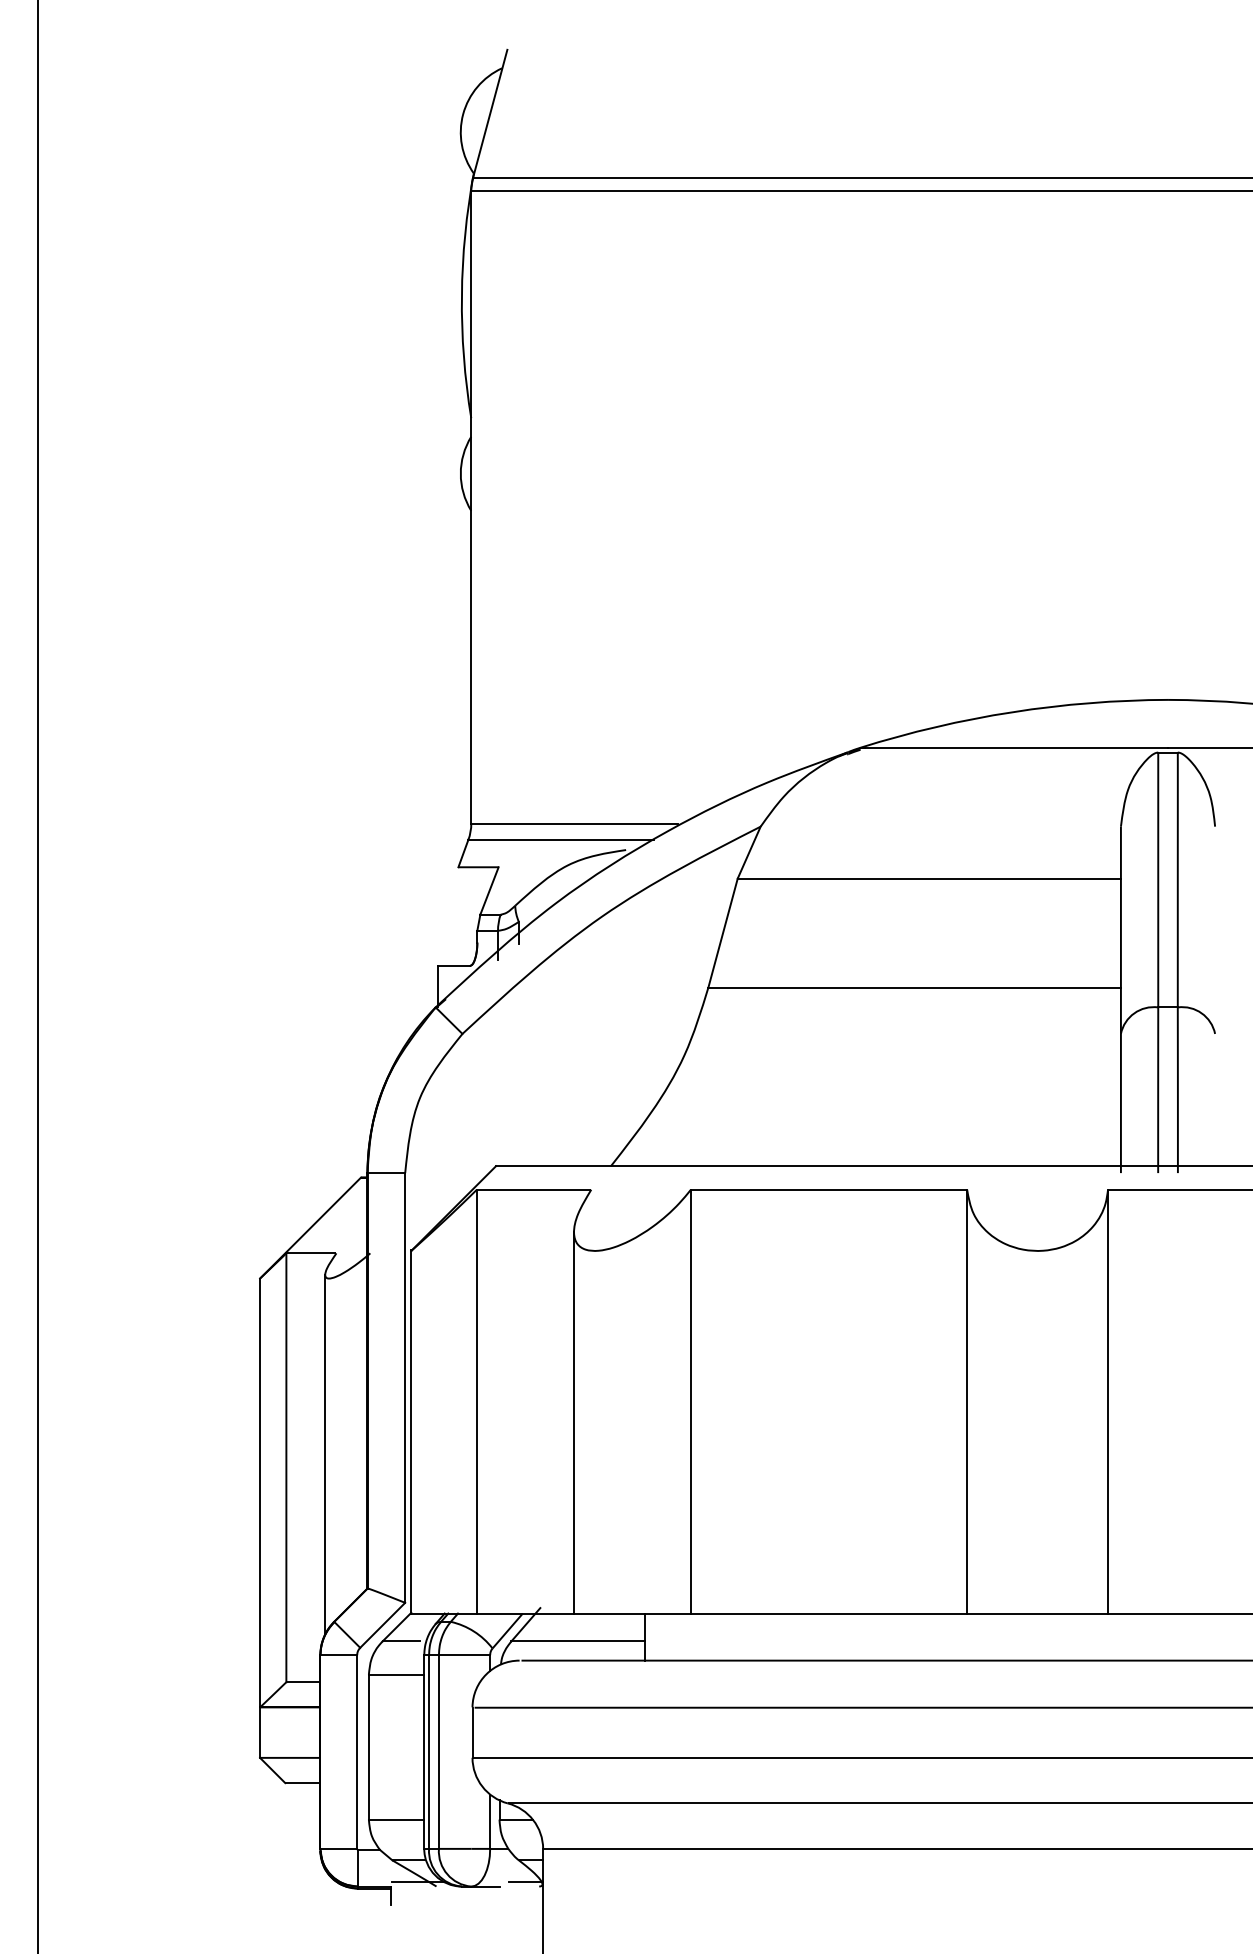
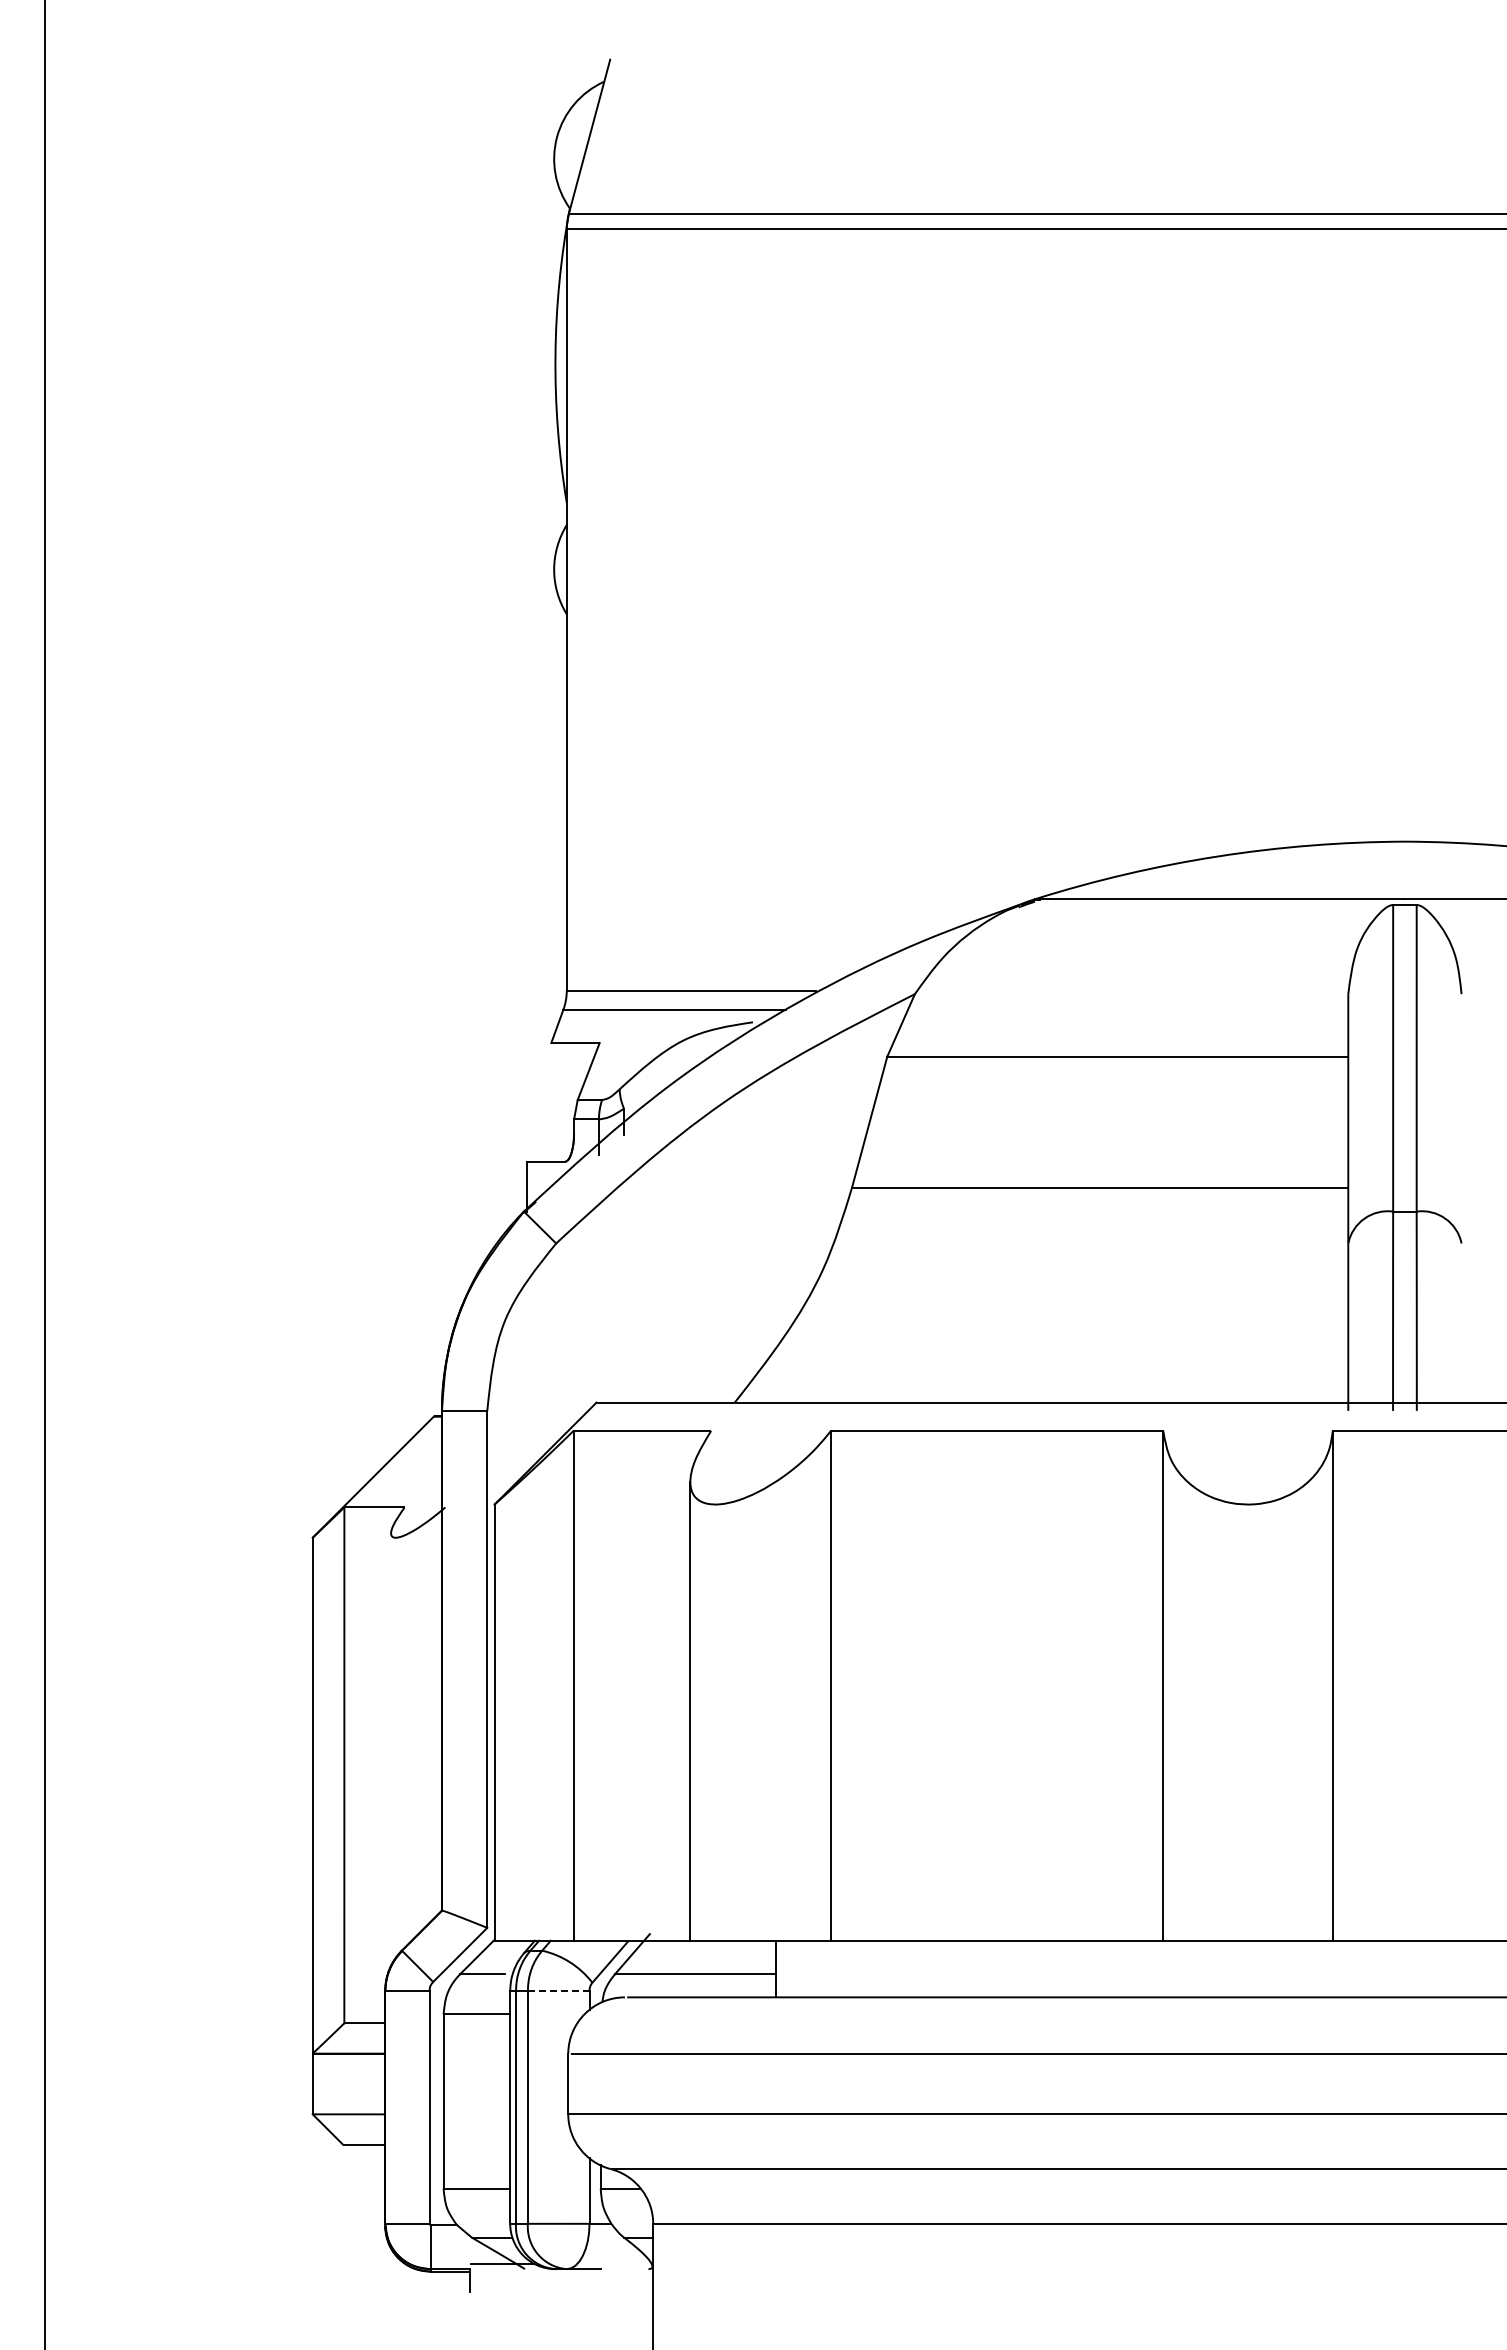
line: (325, 1454) -> (391, 1749), removed
line: (464, 1654) -> (558, 1990), solid -> dashed
line: (525, 1881) -> (632, 2263), removed

